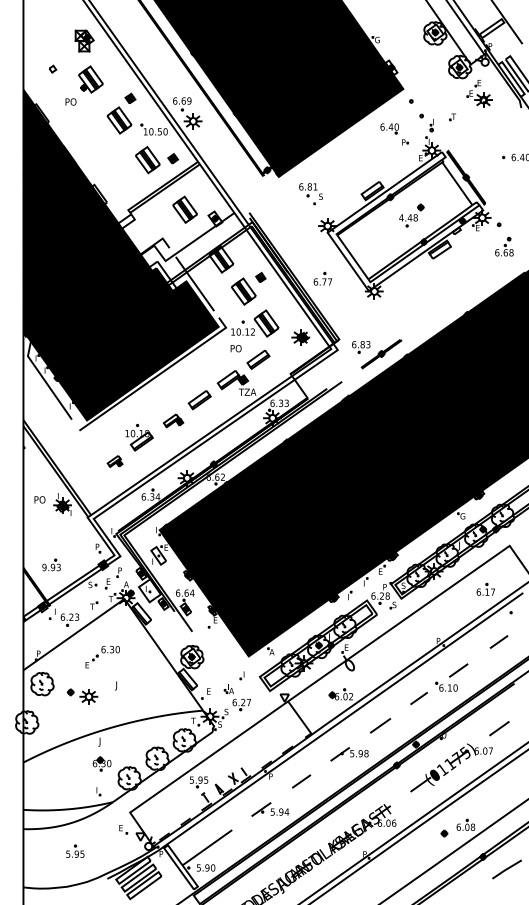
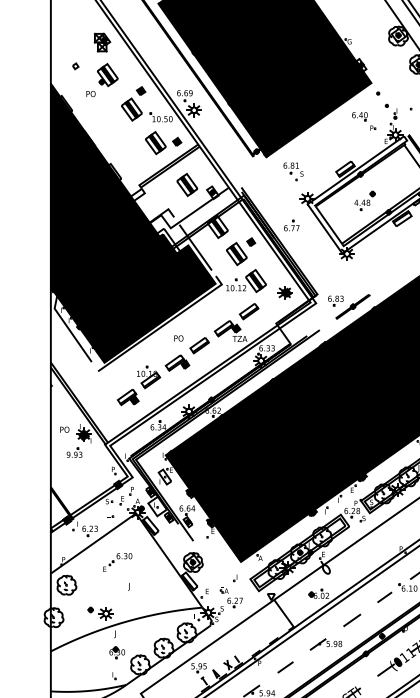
part: (411, 215) -> (364, 200), moved
part: (322, 278) -> (291, 225), moved
text: (235, 348) -> (178, 338), moved
part: (173, 420) -> (177, 362), size x1.43
part: (114, 461) -> (127, 397), size x1.67
part: (51, 564) -> (74, 452), moved
part: (82, 696) -> (100, 613), moved

